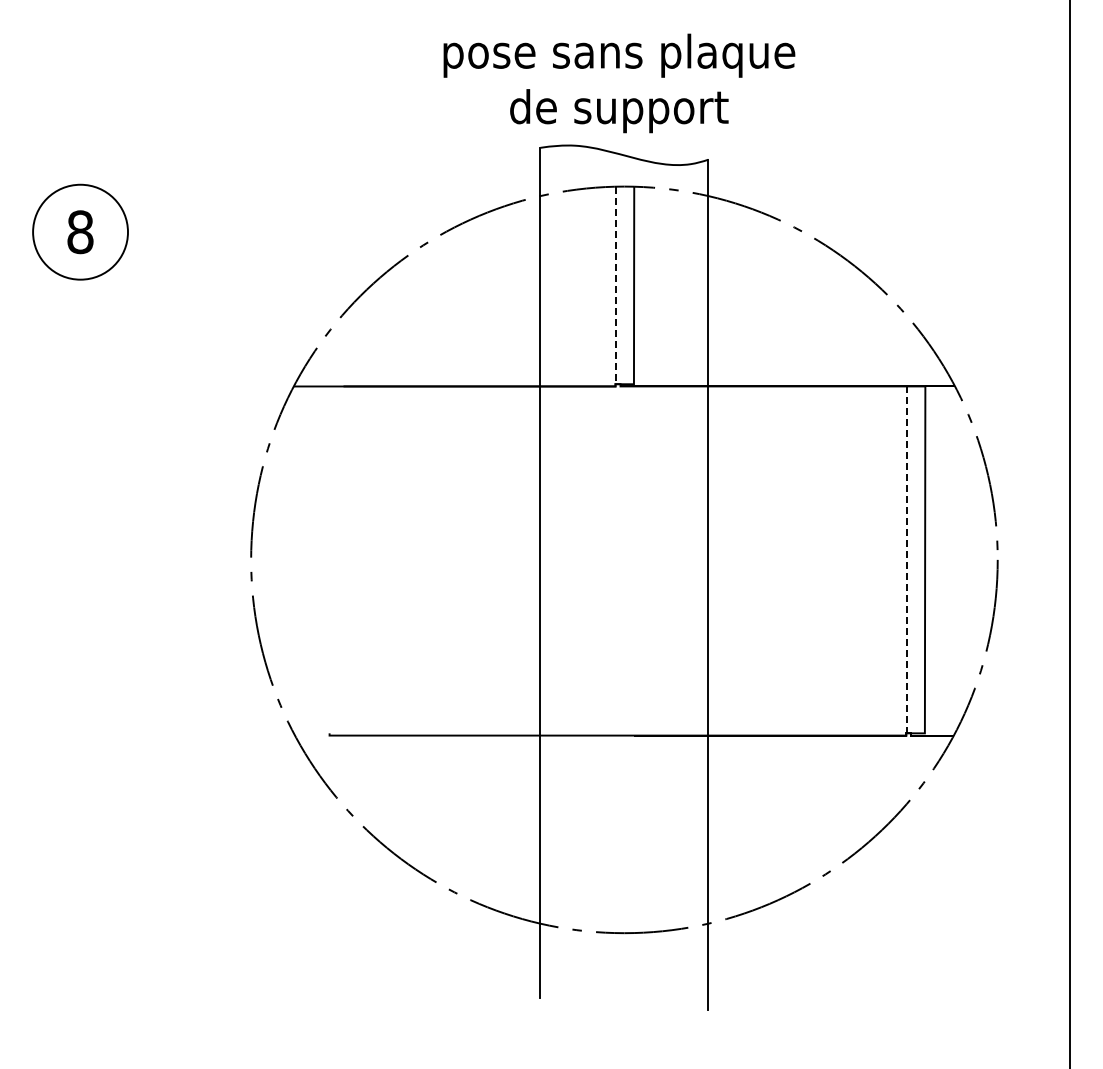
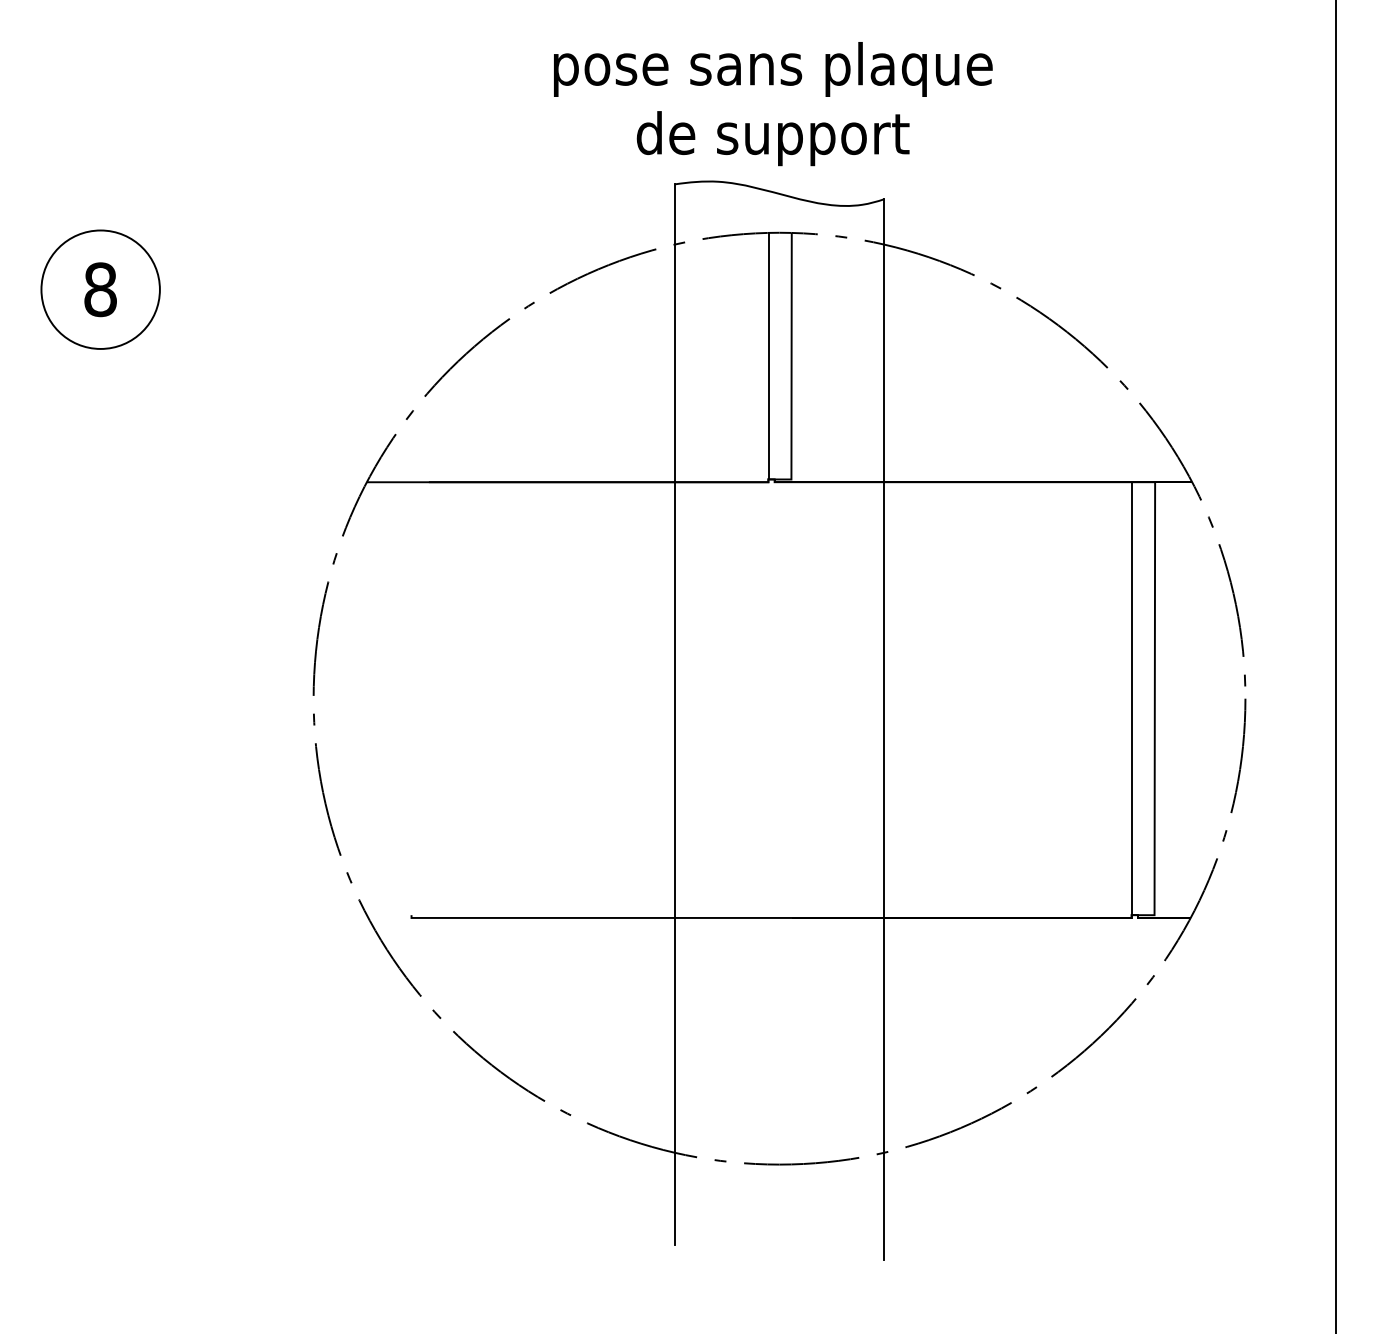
line: (615, 285) -> (768, 356), dashed -> solid
line: (906, 560) -> (1131, 699), dashed -> solid

